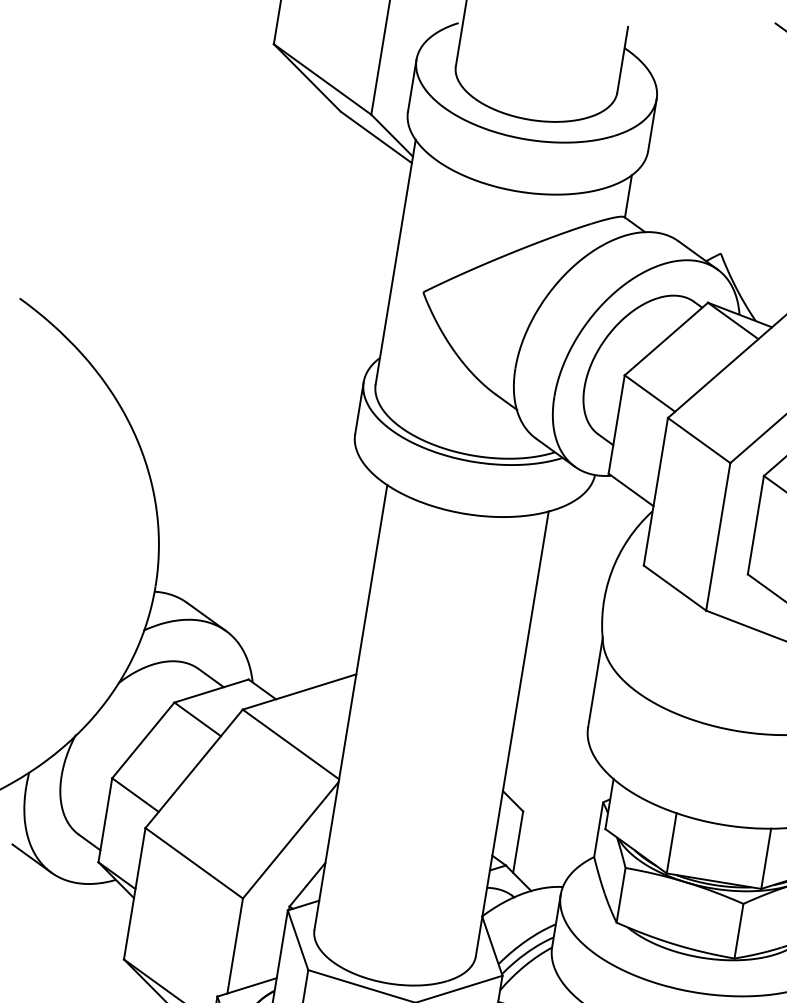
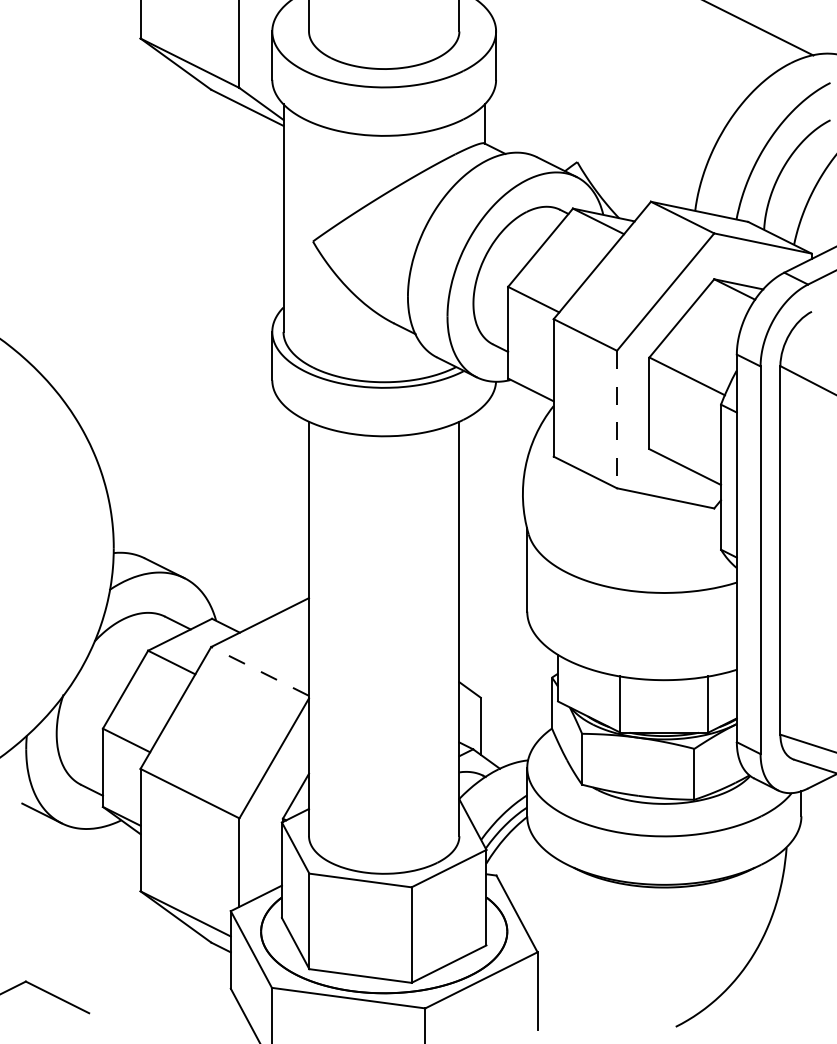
line: (718, 536) -> (617, 419), solid -> dashed
line: (291, 744) -> (260, 671), solid -> dashed

